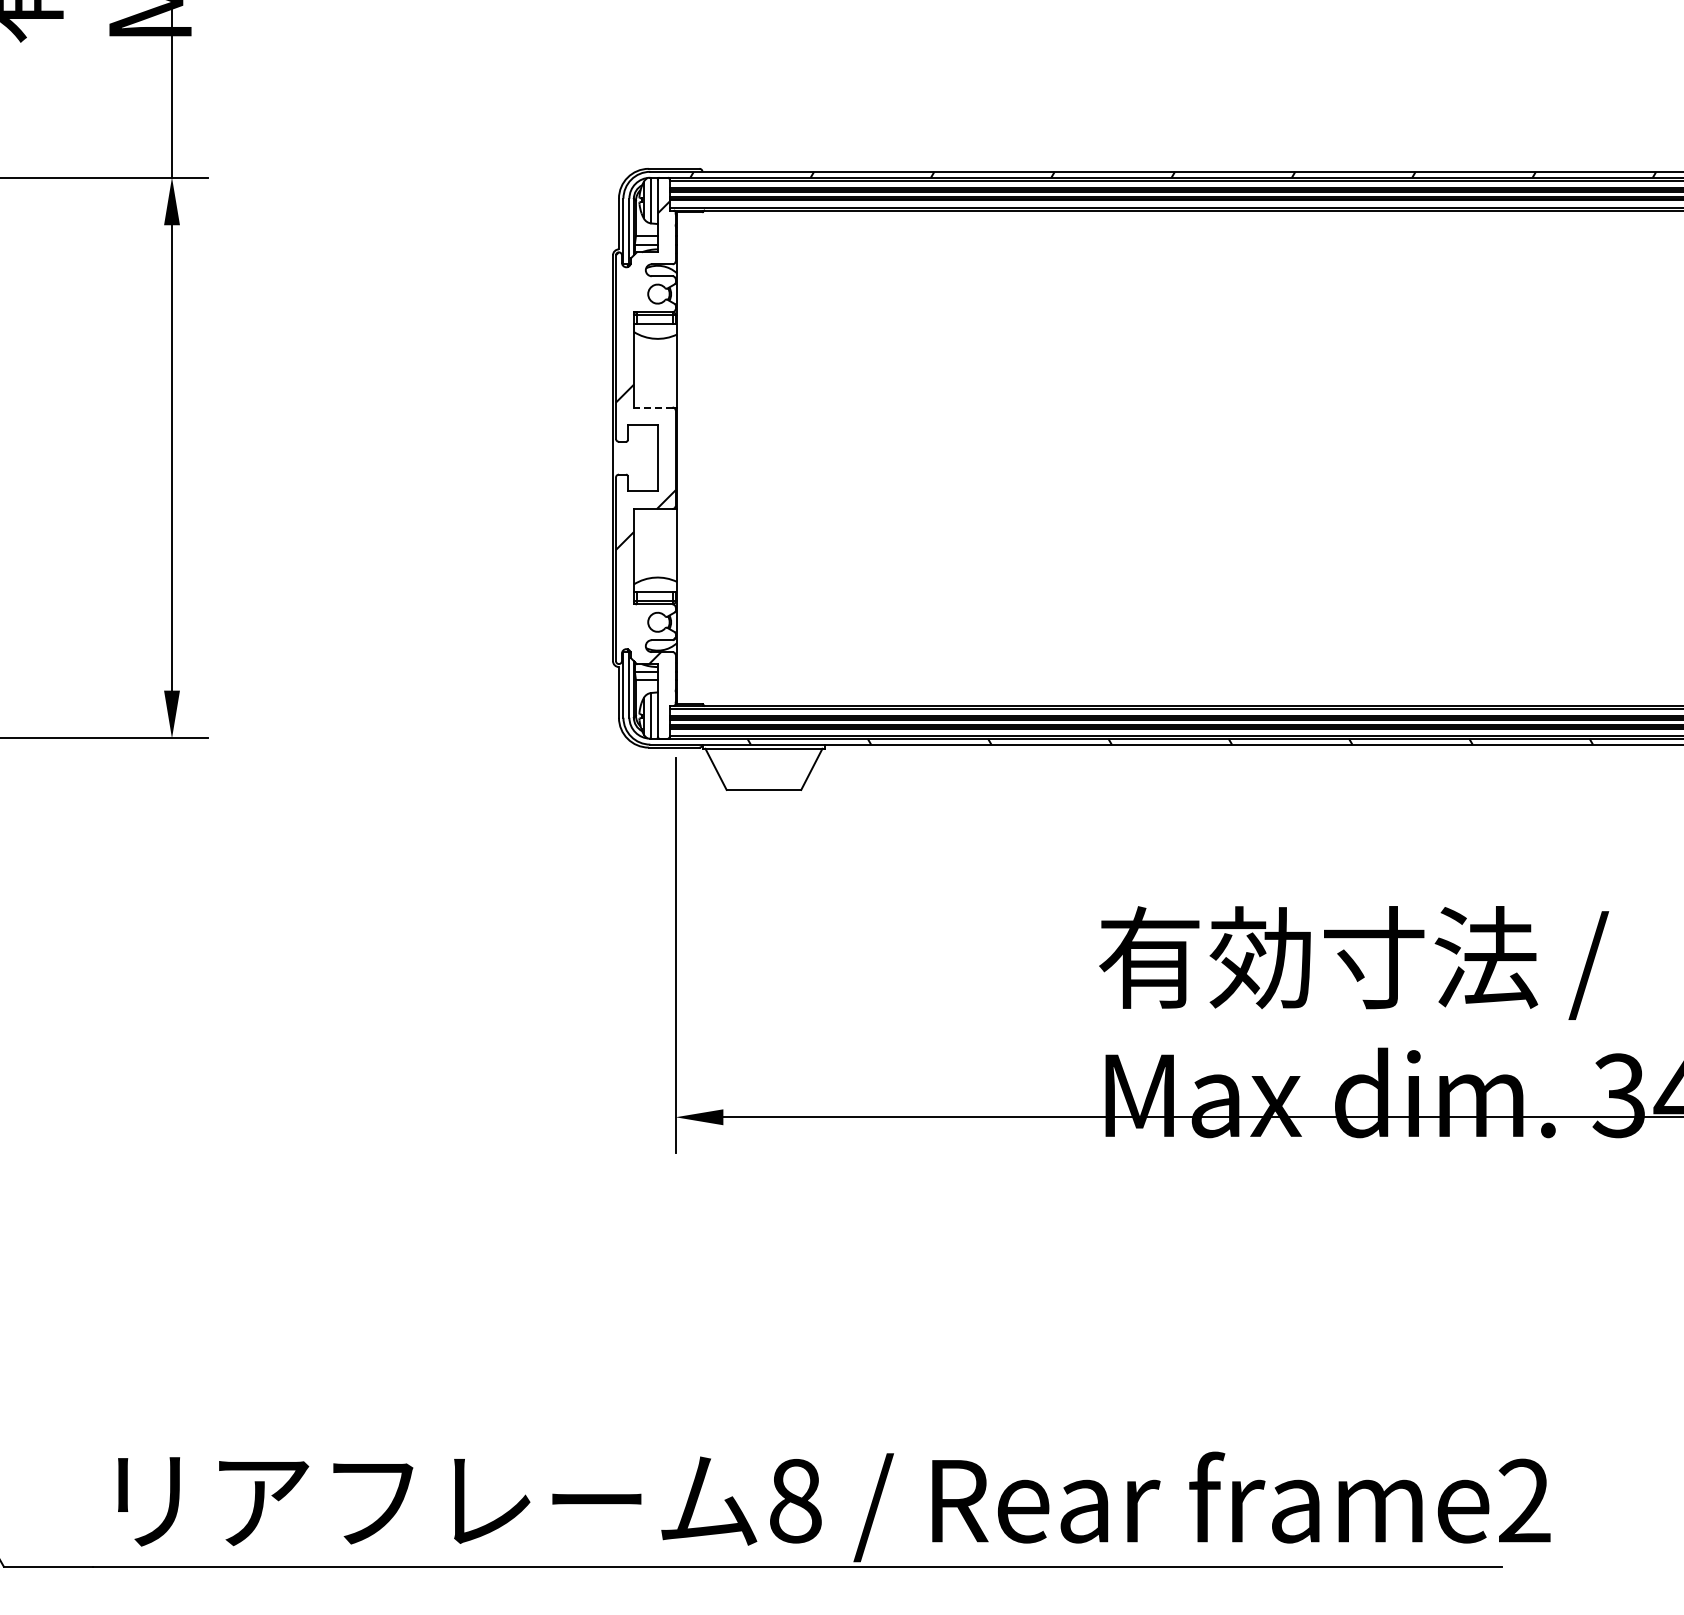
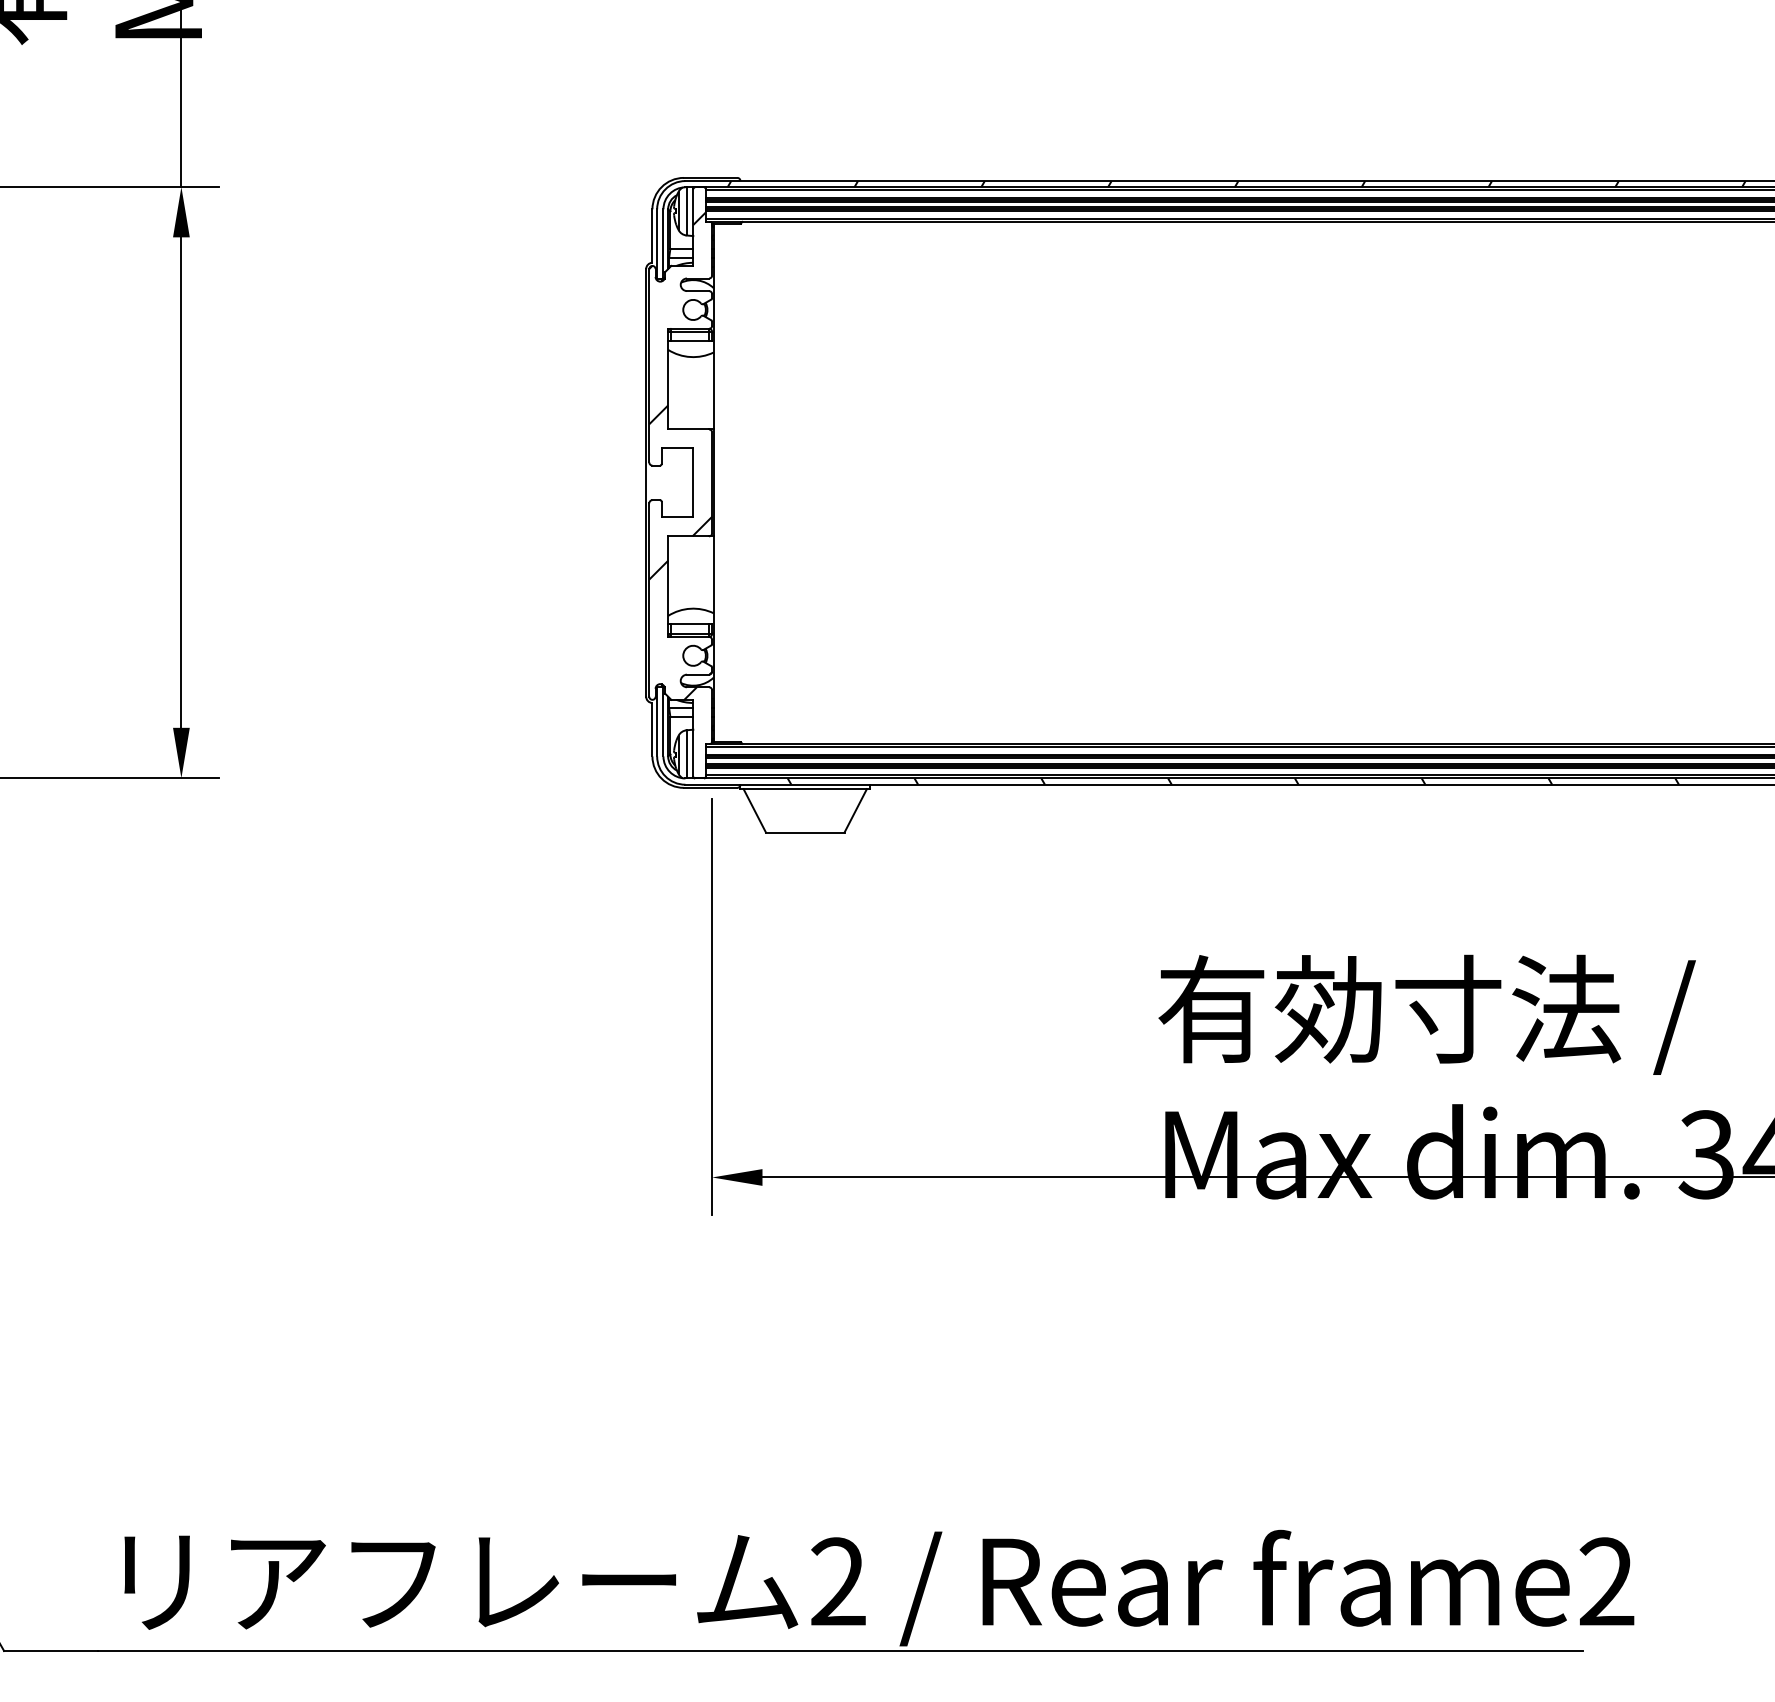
line: (652, 407) -> (687, 429), dashed -> solid
text: (795, 1500) -> (838, 1581), 8 -> 2

